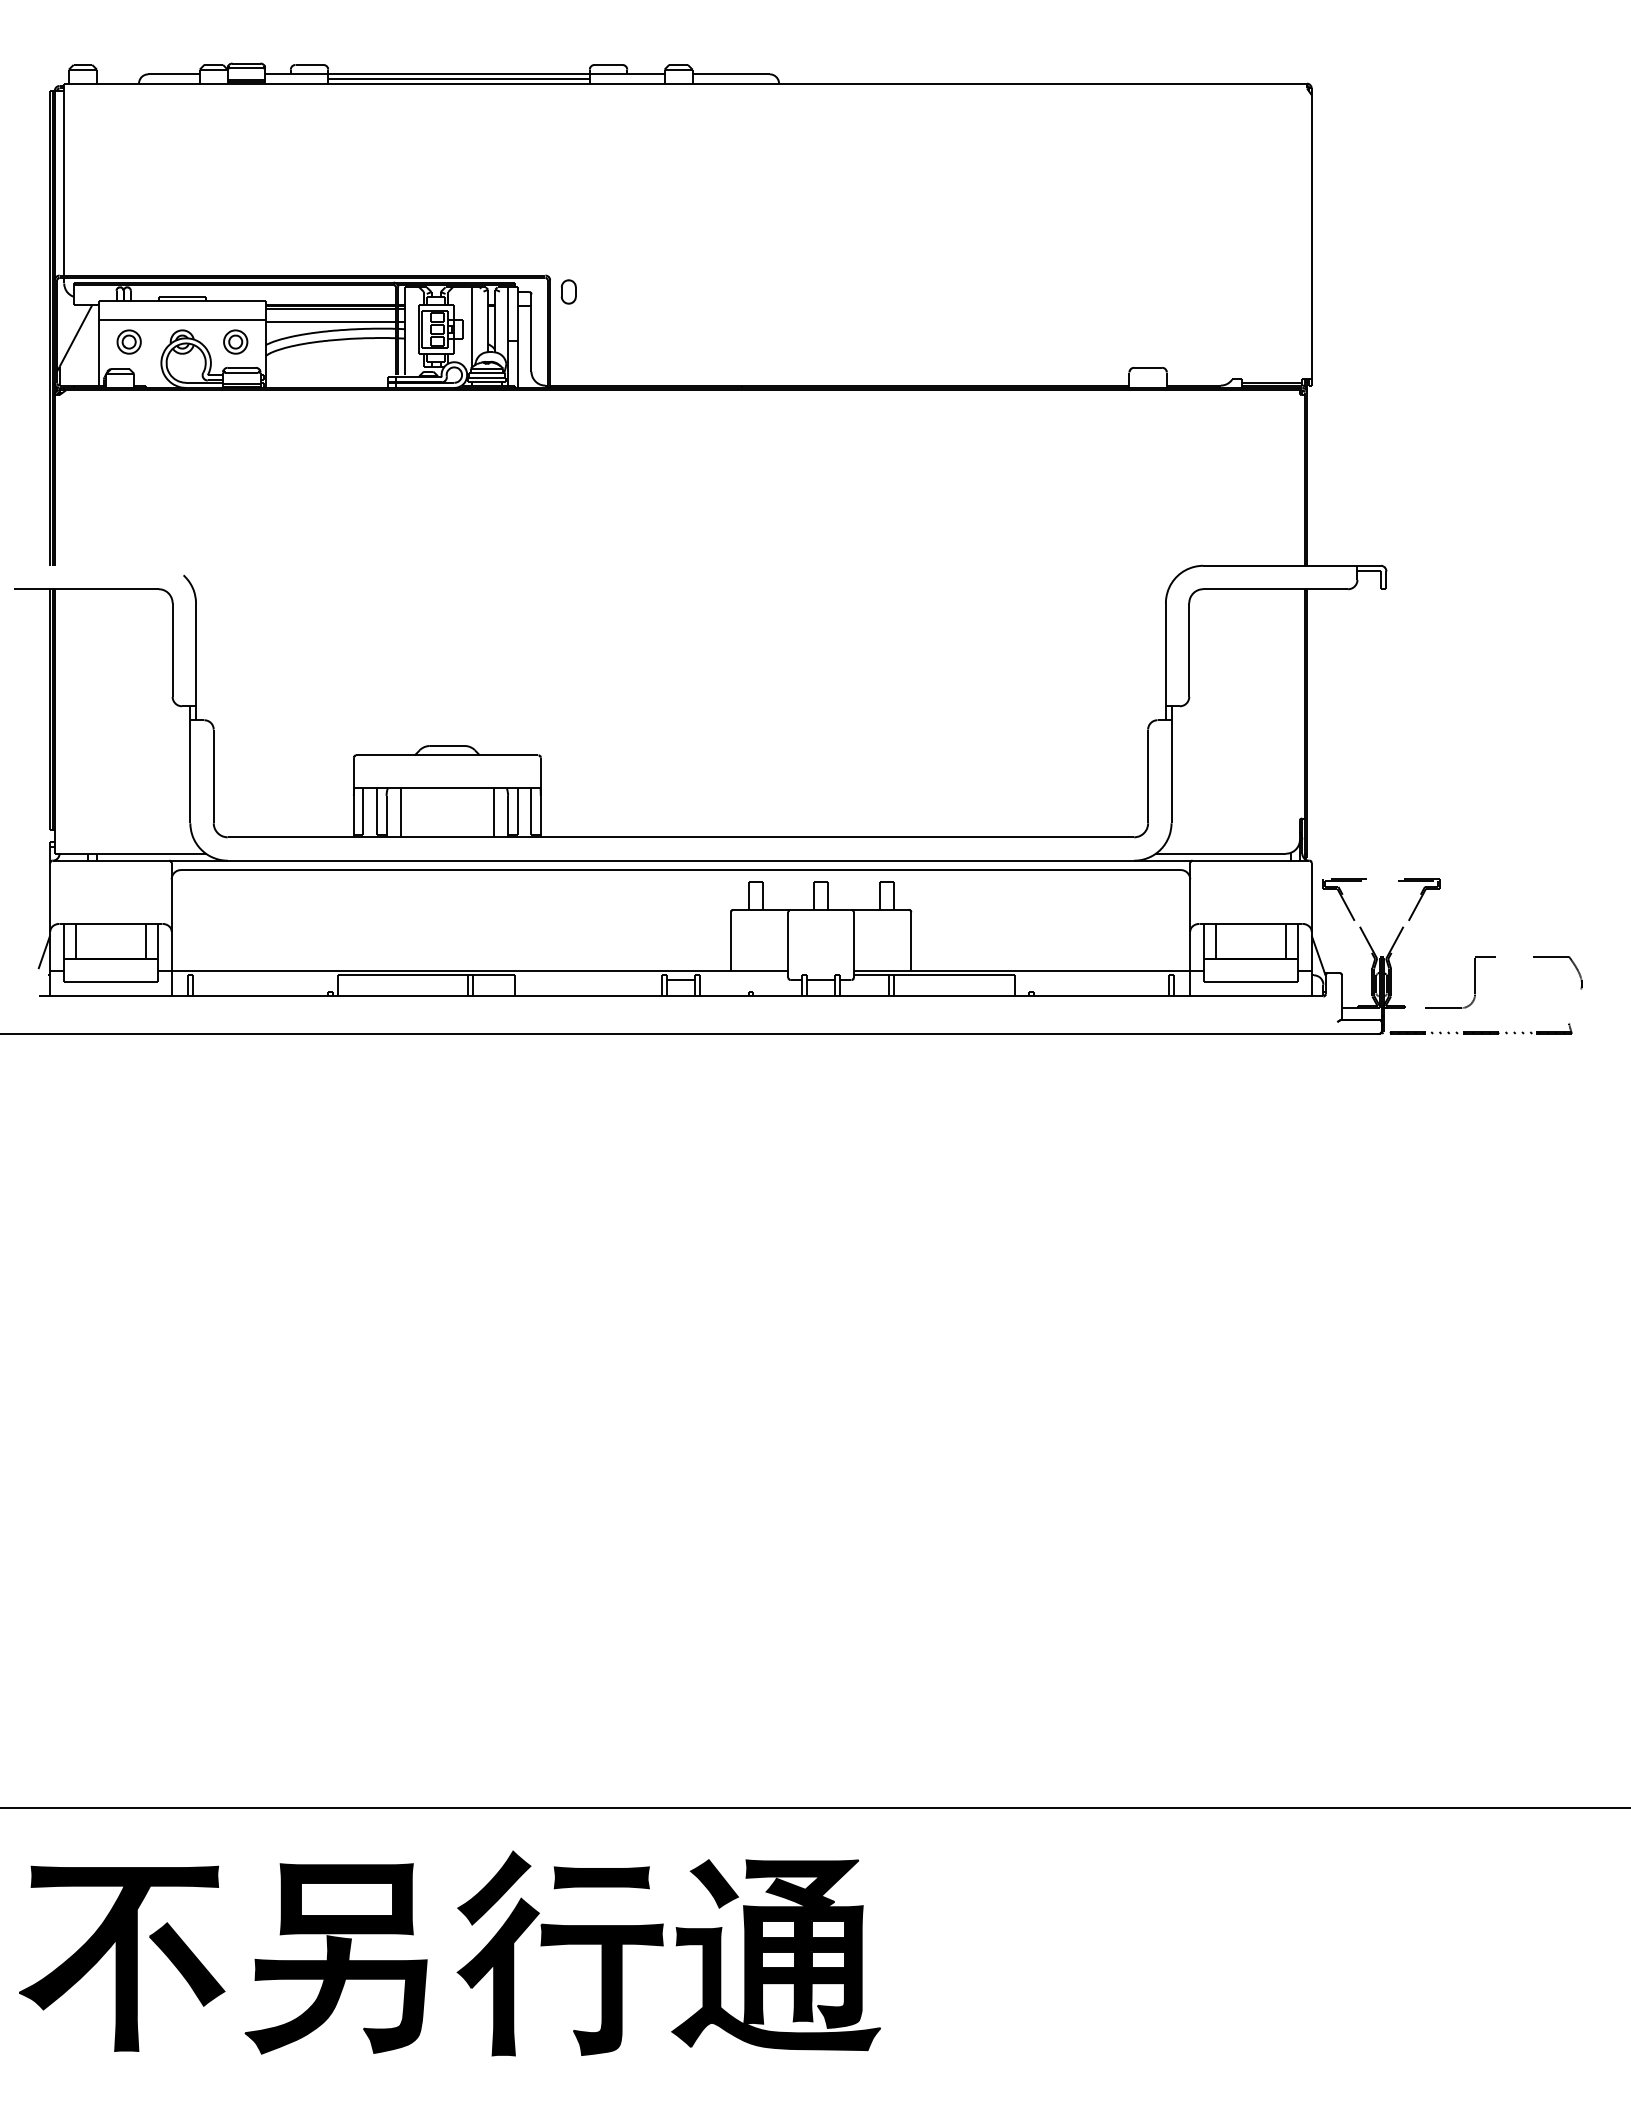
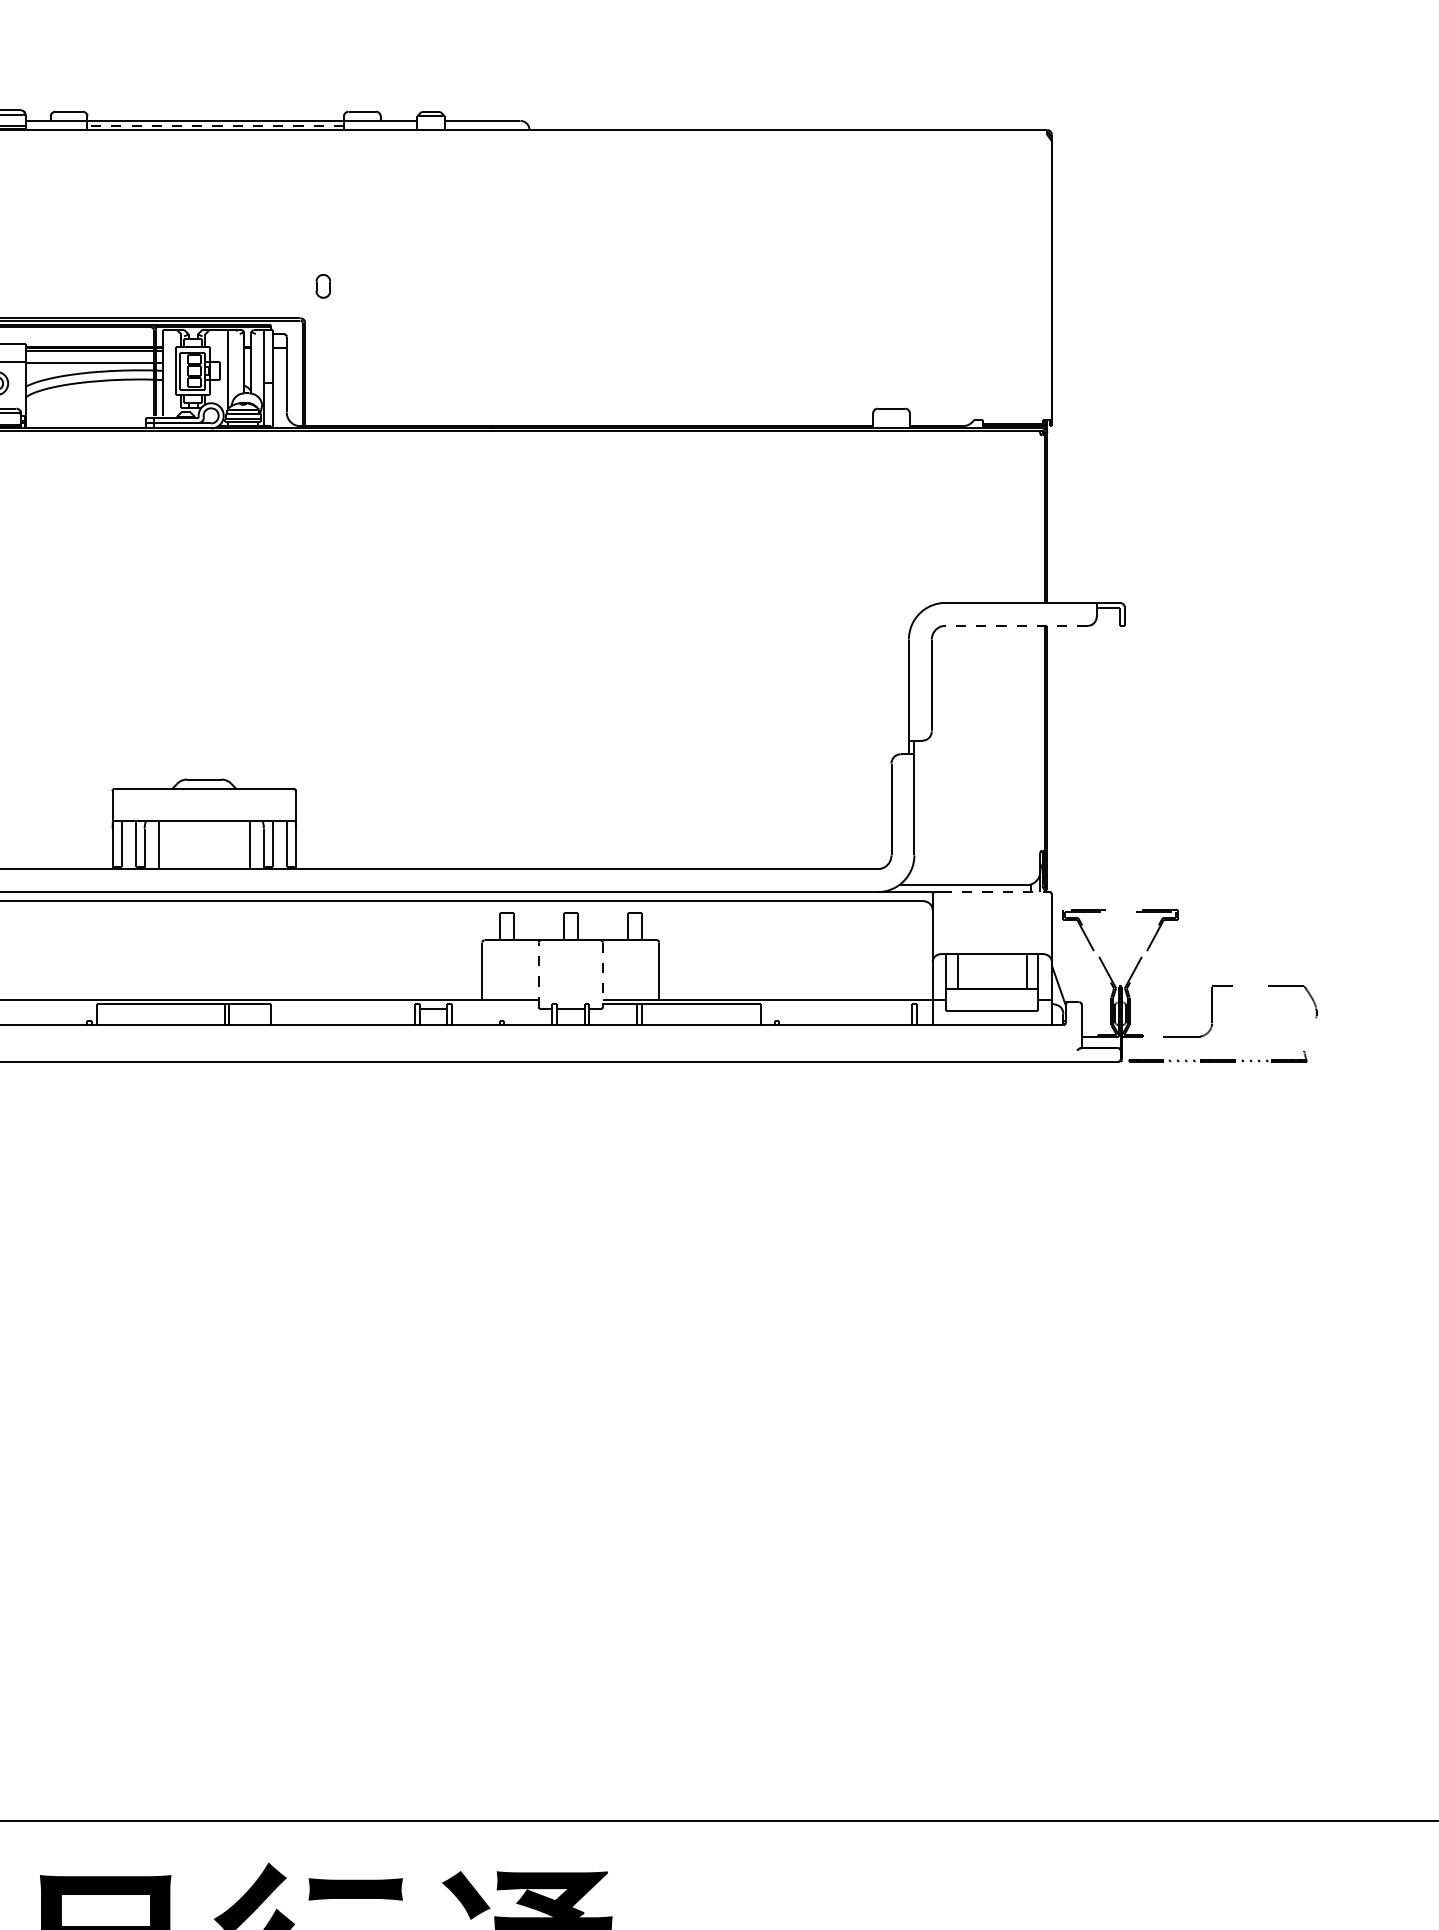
line: (459, 78) -> (216, 125), solid -> dashed
part: (568, 291) -> (323, 285), moved
line: (1275, 589) -> (1016, 626), solid -> dashed
line: (1251, 860) -> (992, 891), solid -> dashed
line: (788, 944) -> (538, 974), solid -> dashed
line: (853, 944) -> (602, 974), solid -> dashed

